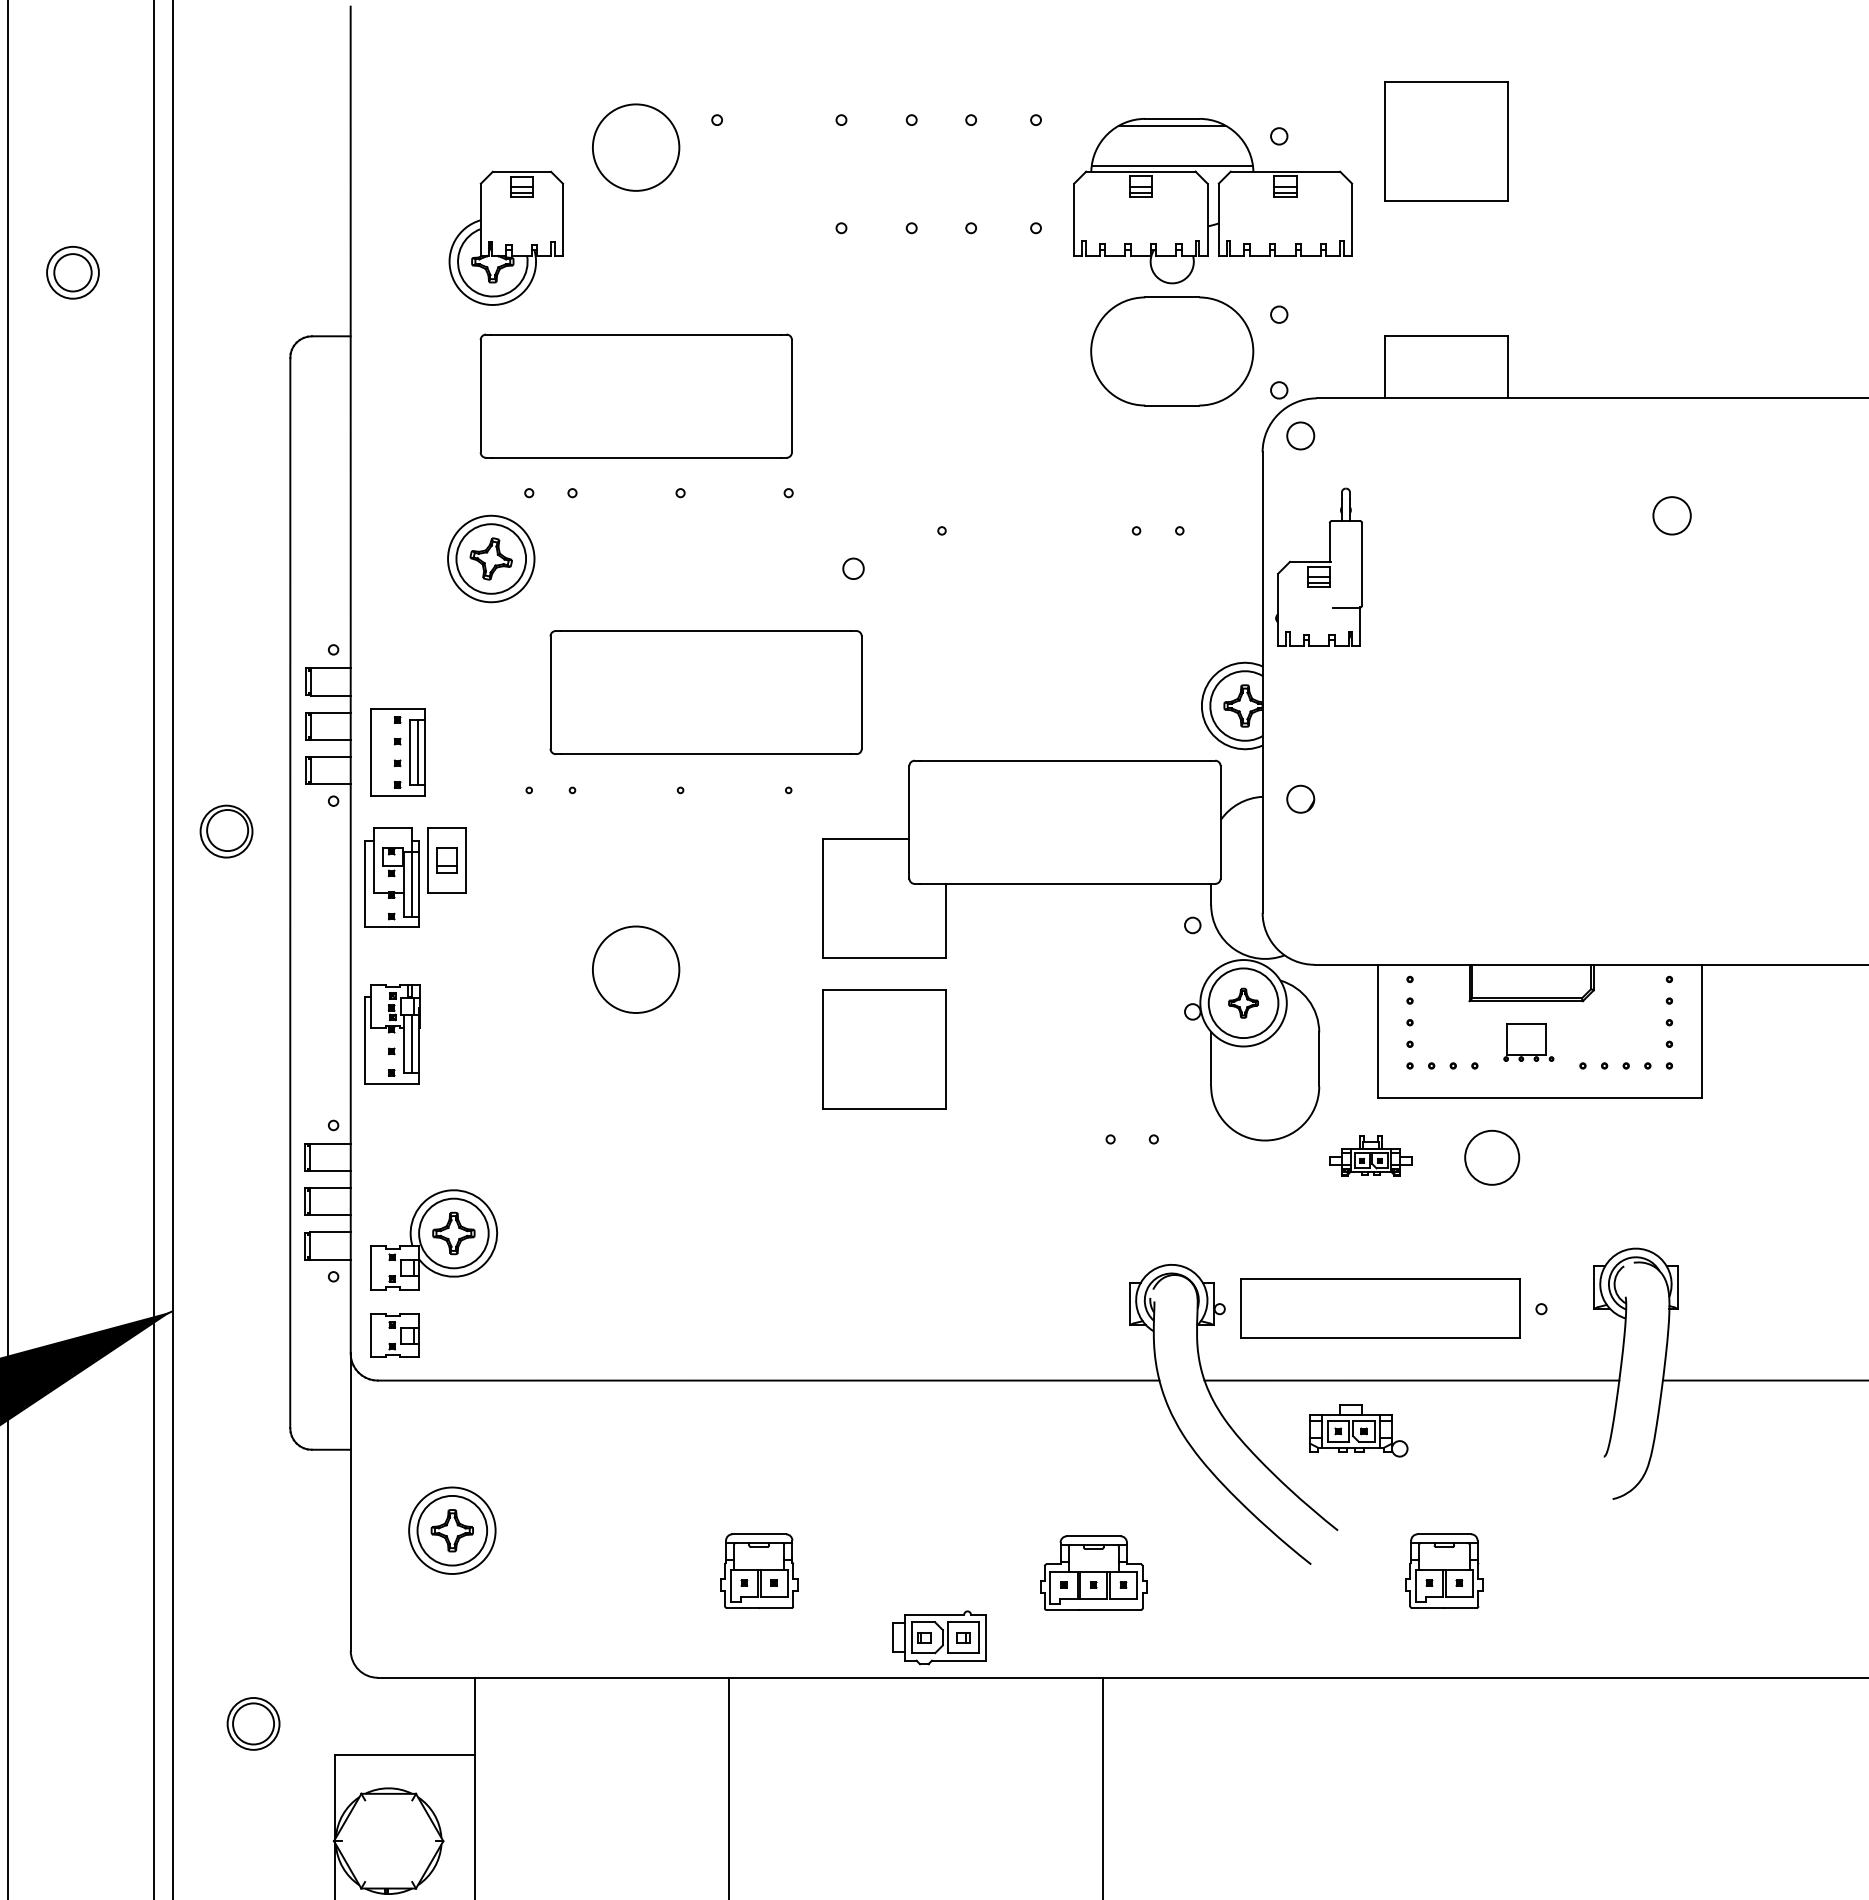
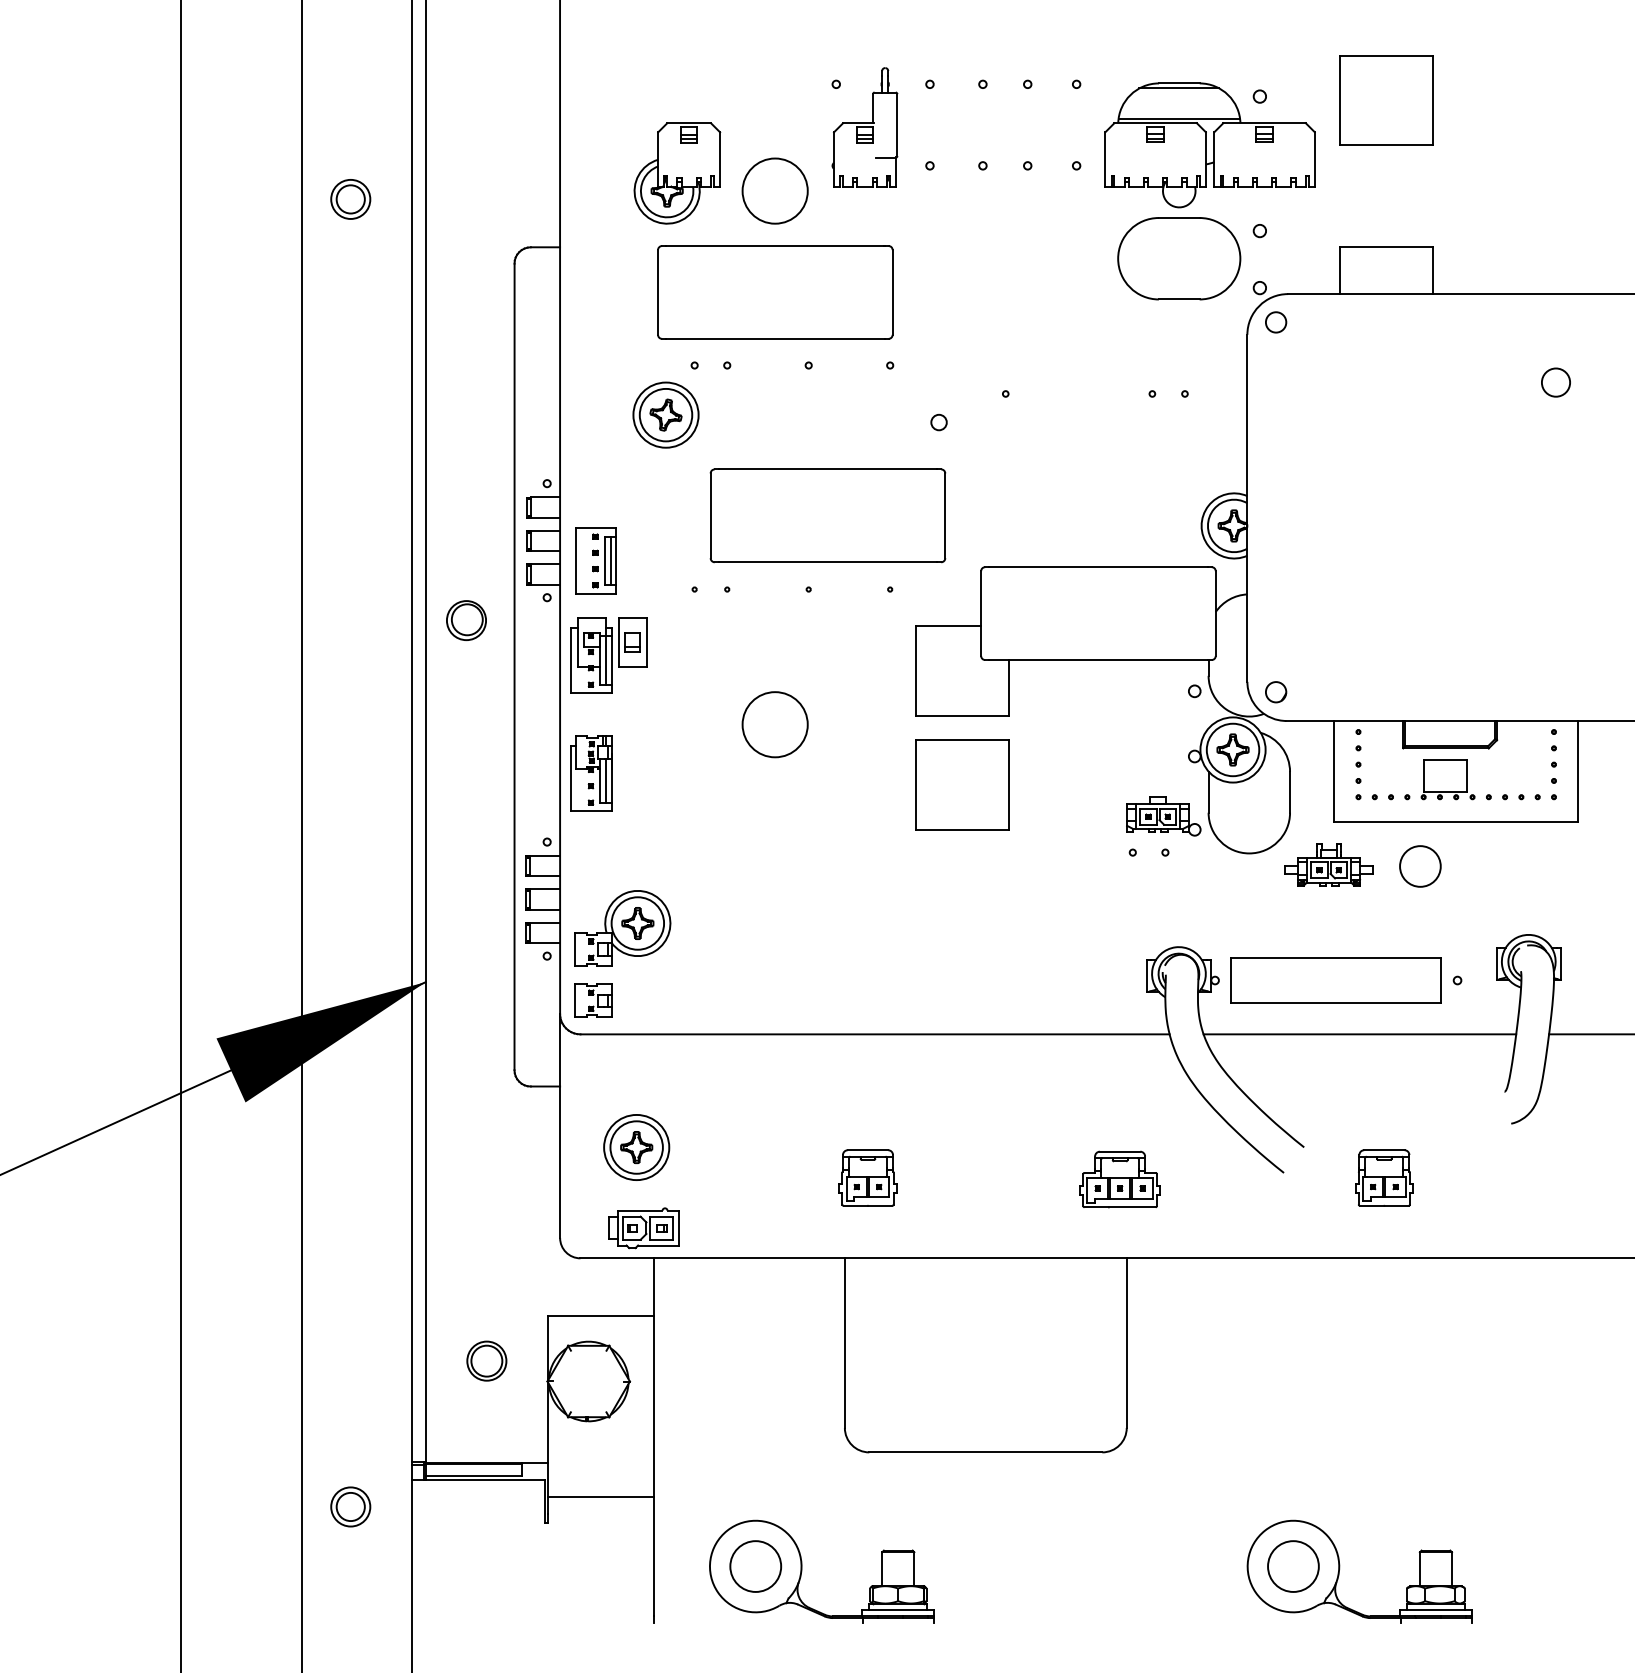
circle: (635, 146) -> (774, 190), moved
part: (1318, 567) -> (864, 127), moved
circle: (1301, 799) -> (1276, 692), moved
part: (1242, 1002) -> (1232, 749), size x1.43
part: (1528, 1042) -> (1447, 779), size x1.43
part: (1370, 1155) -> (1328, 864), size x1.43
part: (1358, 1431) -> (1163, 816), moved
part: (939, 1638) -> (643, 1228), moved
part: (253, 1723) -> (486, 1360), moved

